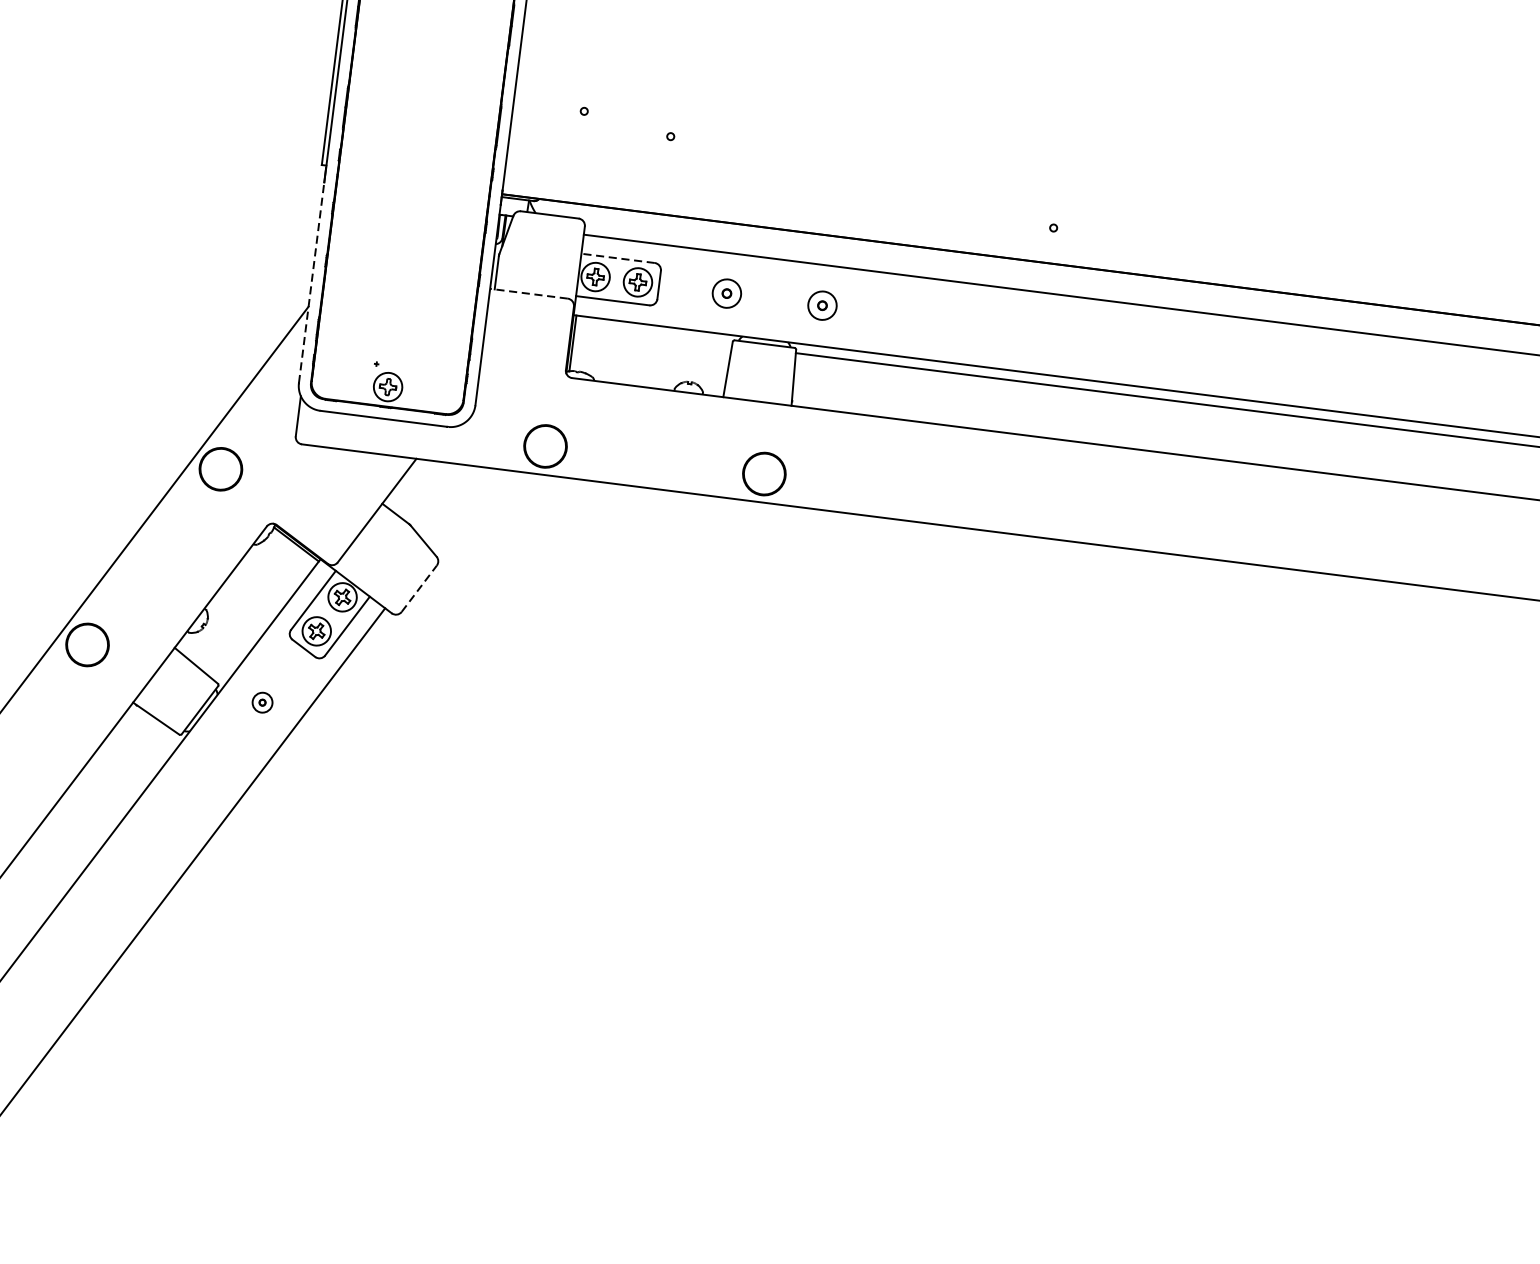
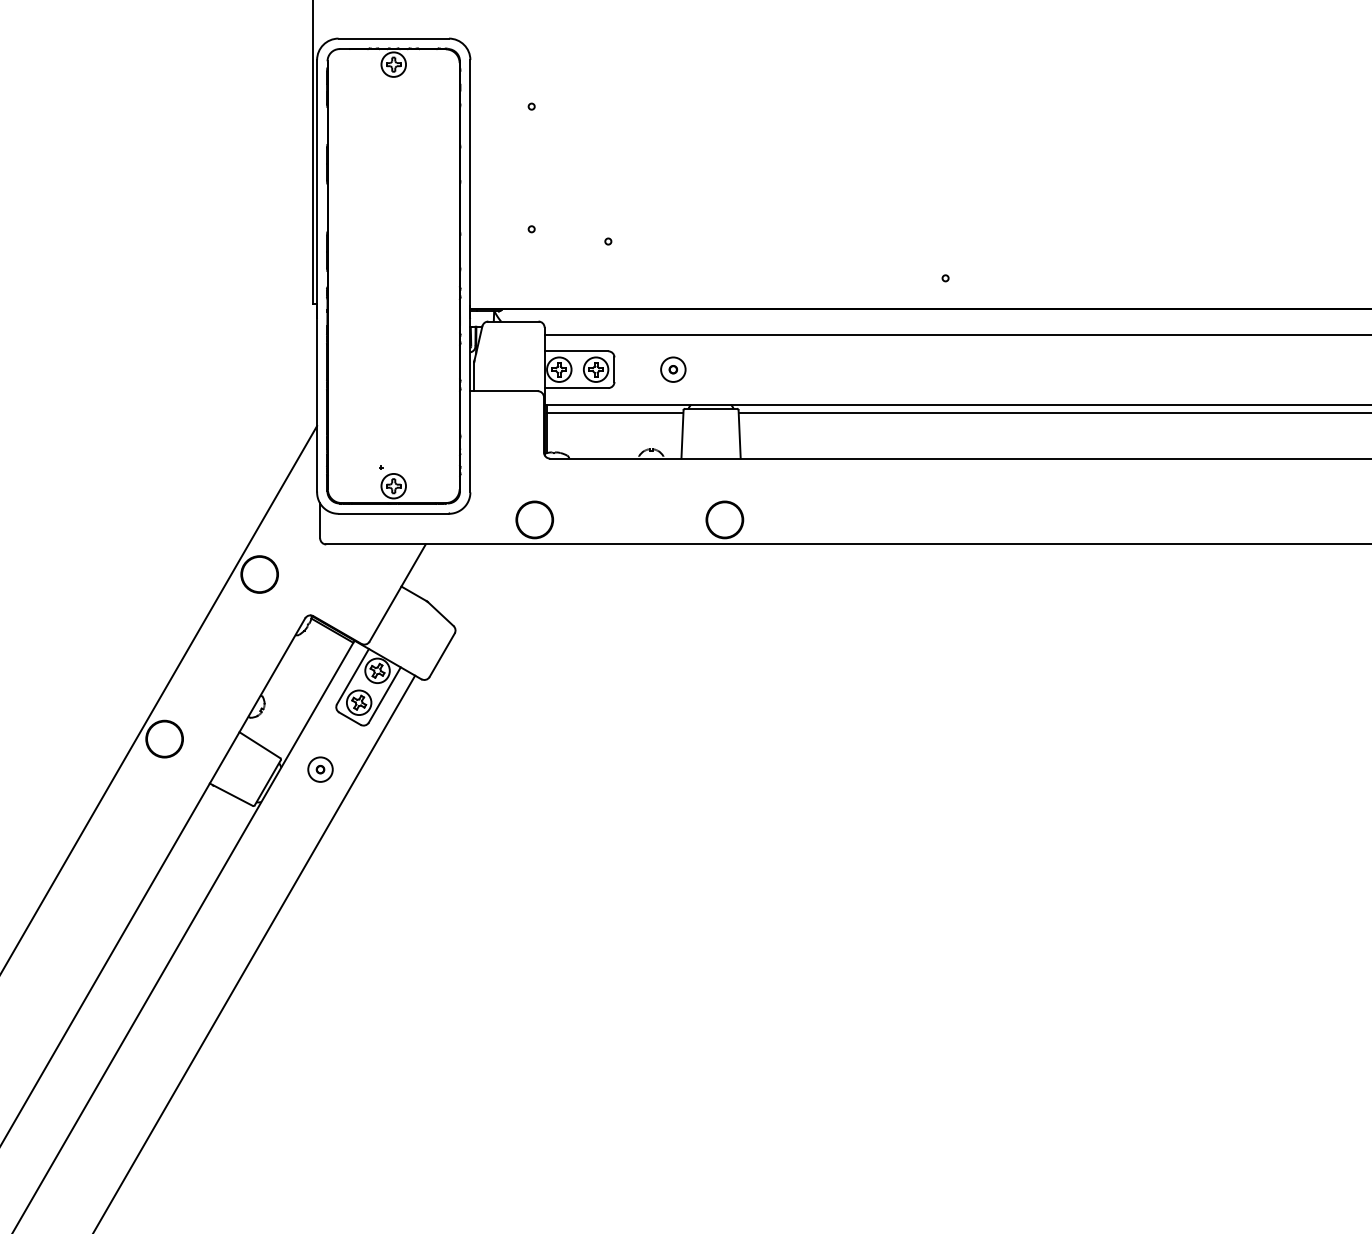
line: (618, 258) -> (576, 351), dashed -> solid
line: (312, 281) -> (317, 404), dashed -> solid
line: (529, 294) -> (504, 391), dashed -> solid
part: (822, 305) -> (756, 369), removed
line: (653, 335) -> (615, 413), added
line: (419, 587) -> (442, 654), dashed -> solid
part: (262, 702) -> (320, 769), size x1.43

